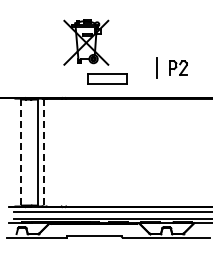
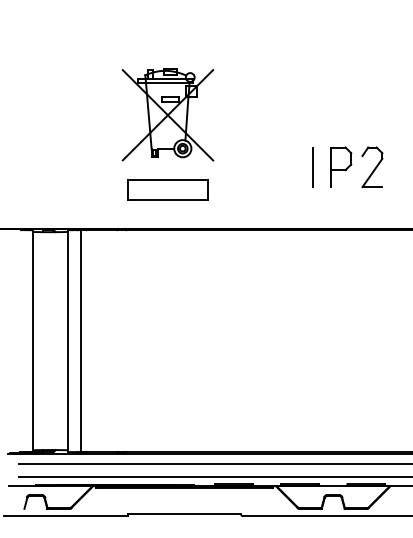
part: (178, 67) -> (357, 166), size x1.43
part: (107, 78) -> (168, 188), moved
line: (20, 152) -> (32, 340), dashed -> solid
line: (44, 152) -> (81, 340), dashed -> solid

